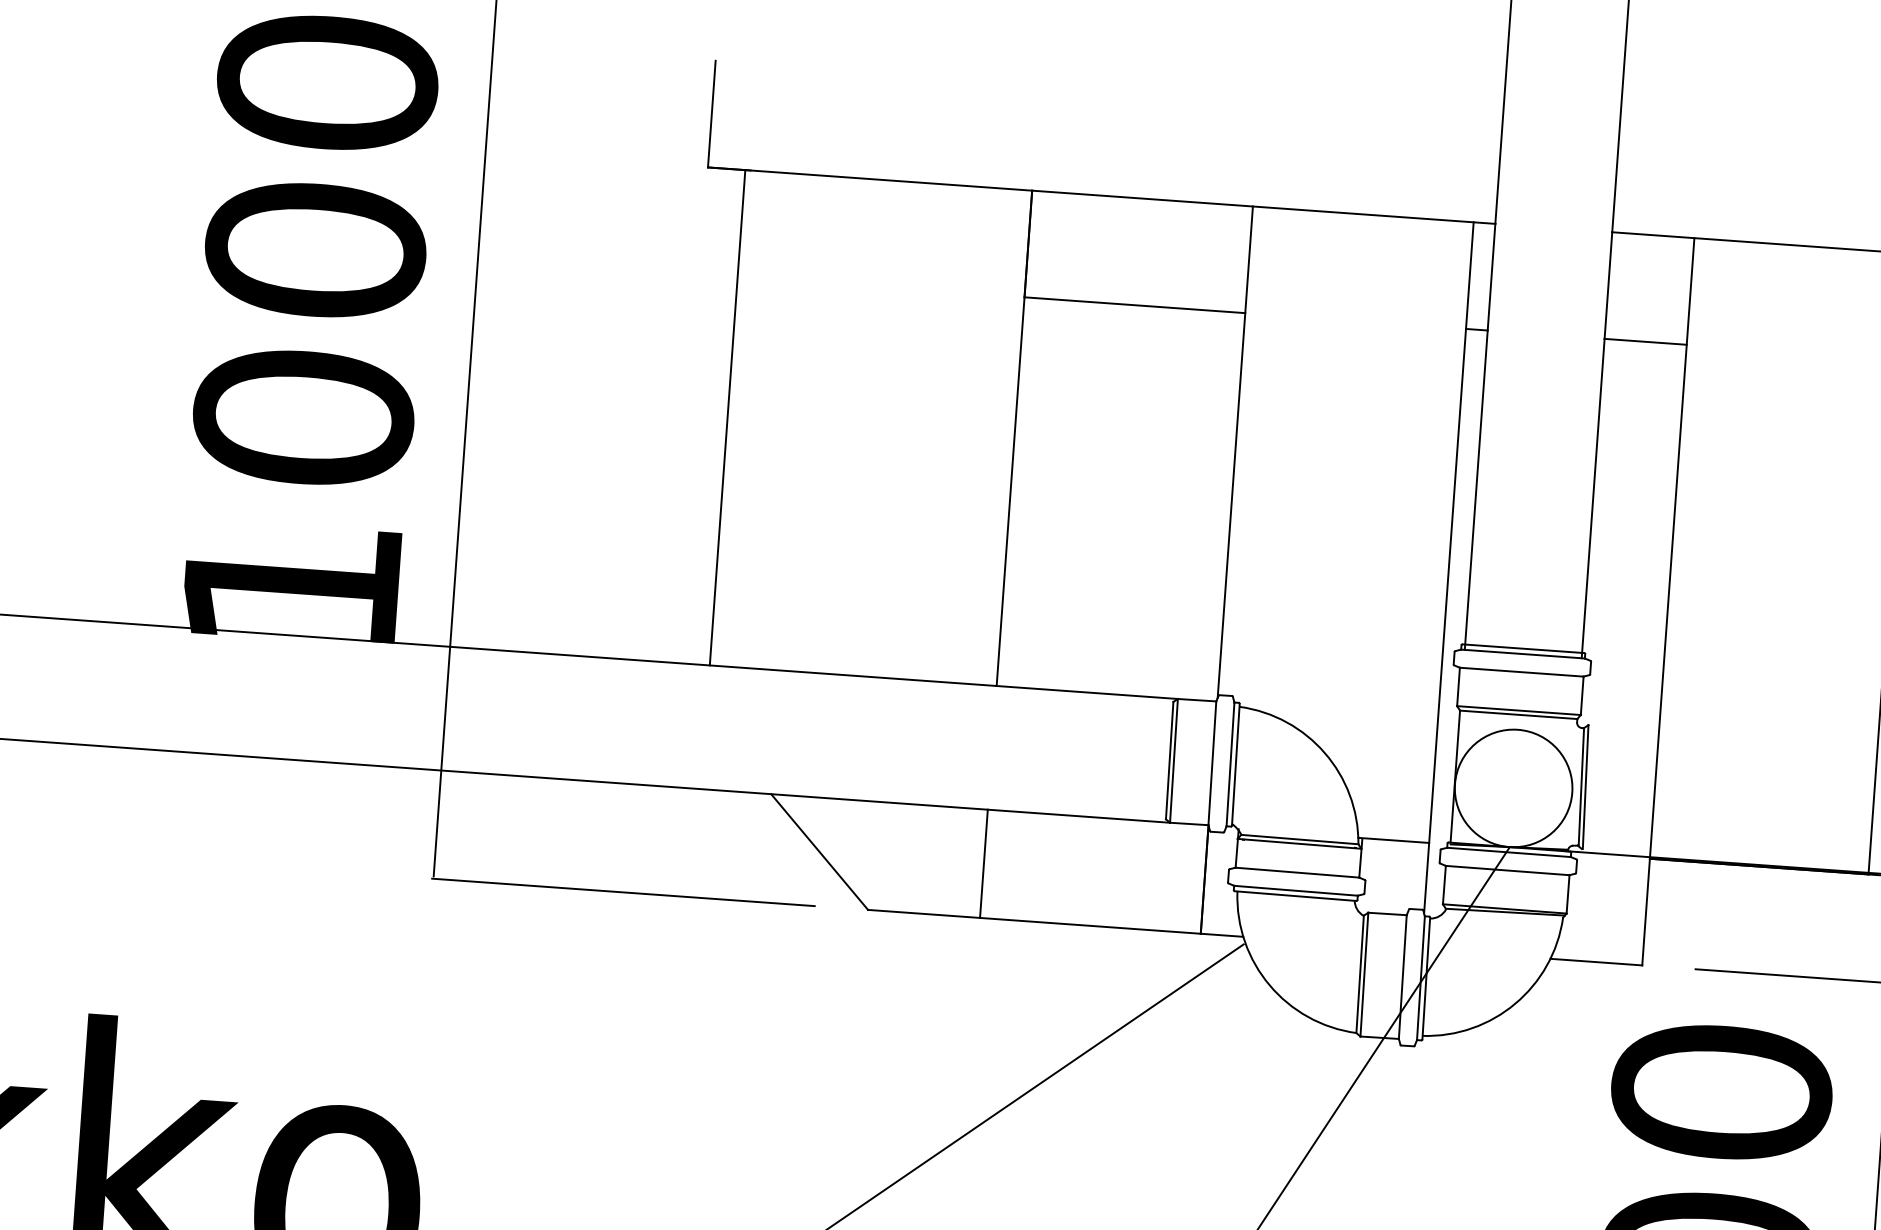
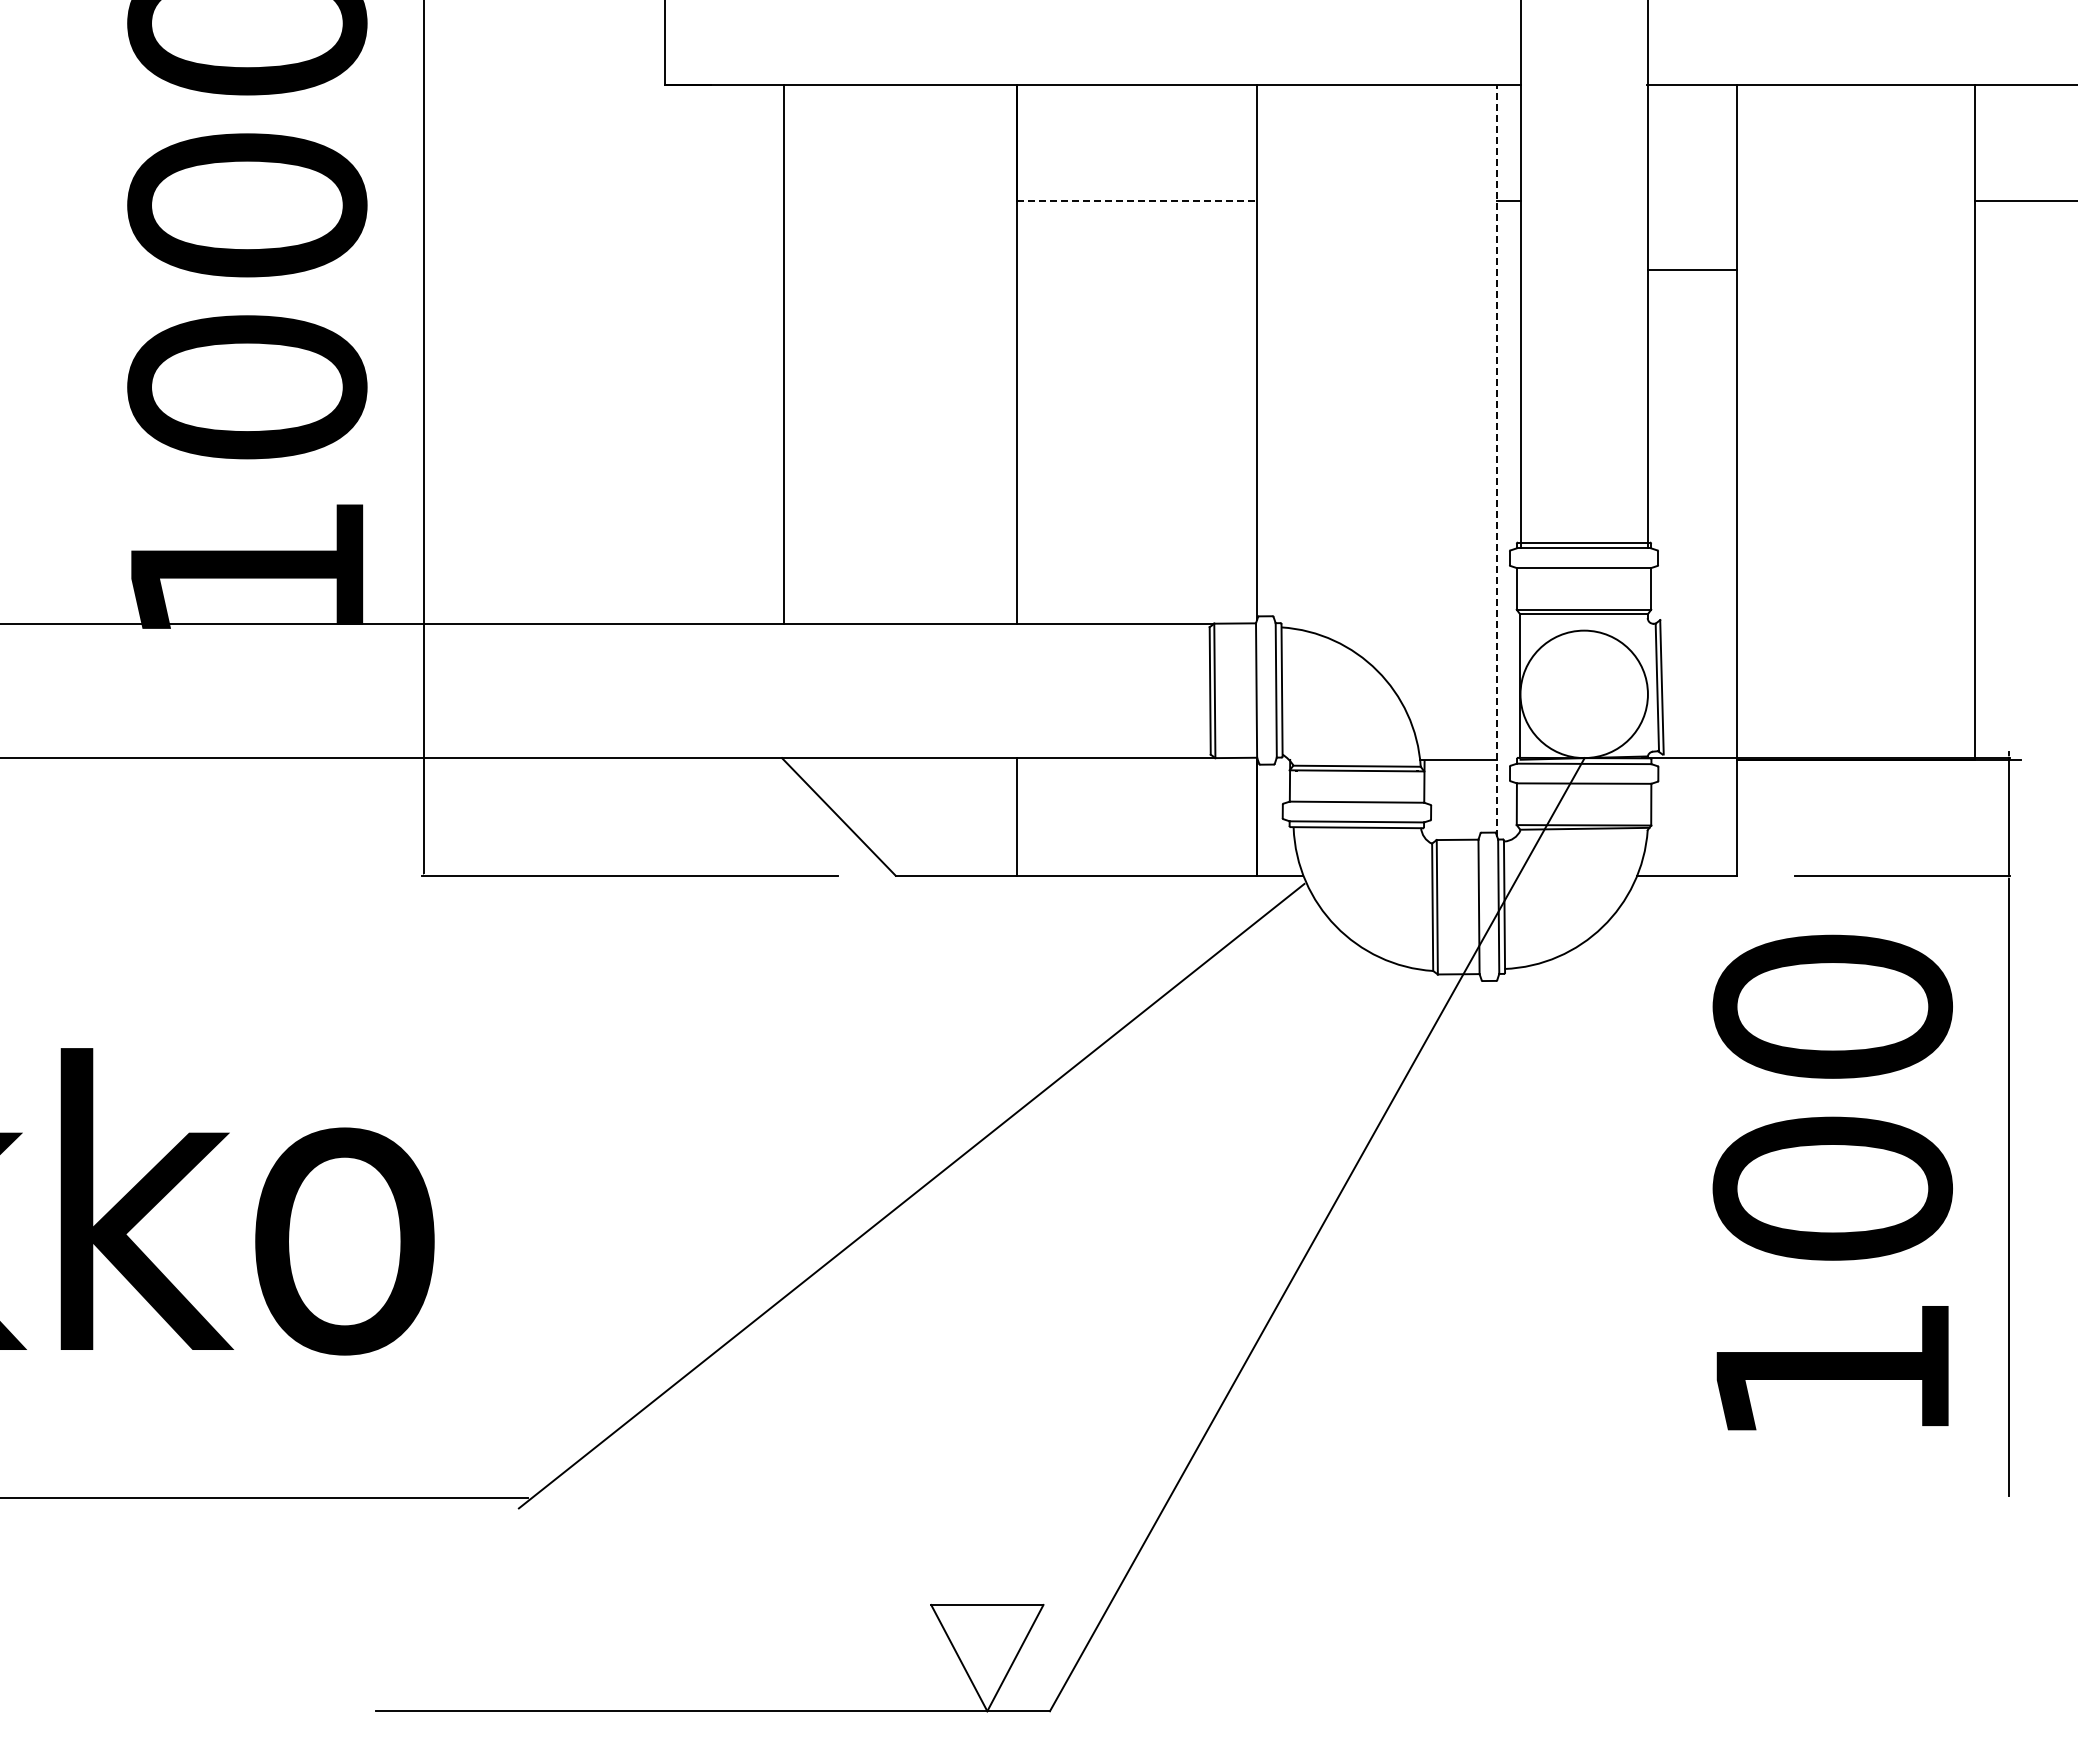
line: (1135, 305) -> (1137, 201), solid -> dashed
line: (1644, 341) -> (1691, 270), moved
line: (727, 417) -> (783, 354), moved
line: (1449, 567) -> (1497, 460), solid -> dashed

